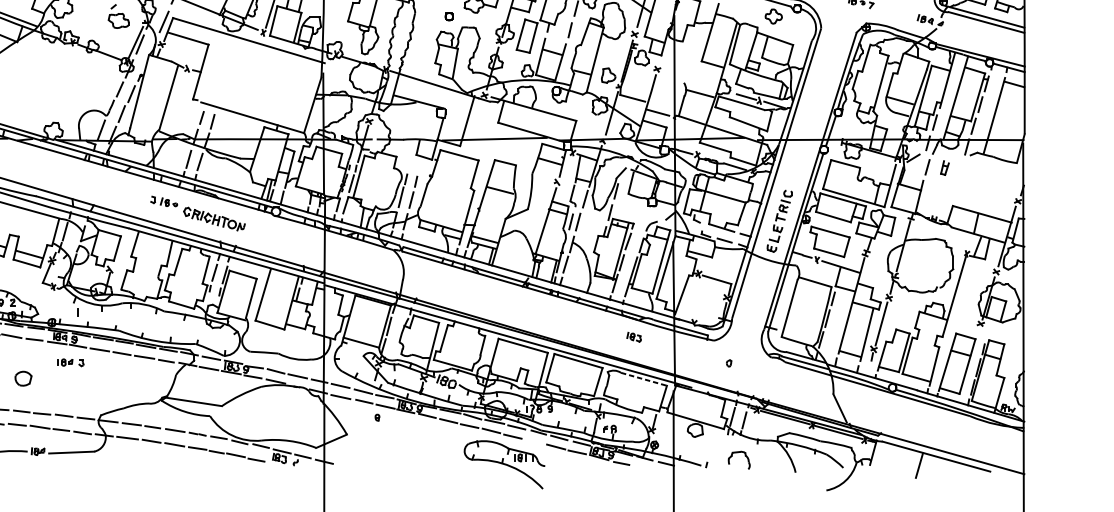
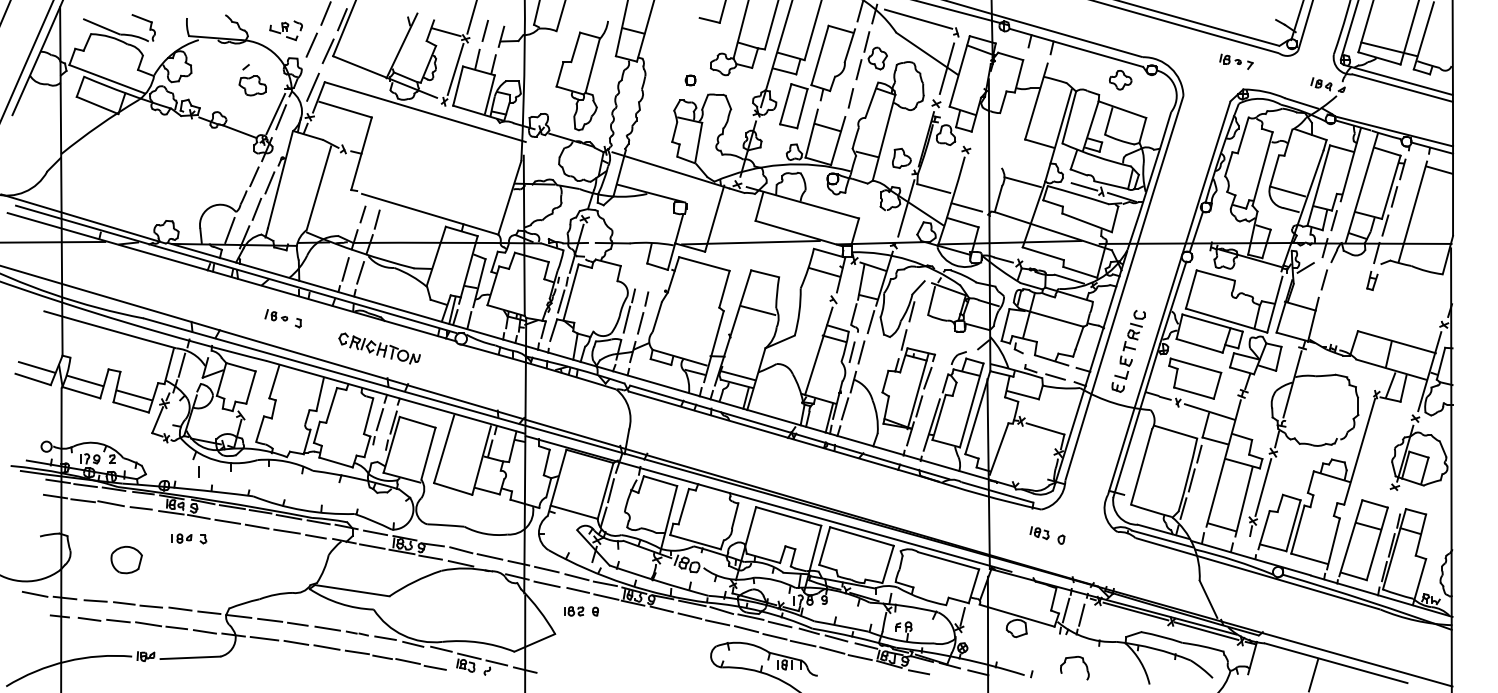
part: (945, 167) -> (1372, 280), moved
part: (169, 202) -> (276, 315), moved
part: (634, 337) -> (1039, 533), moved
part: (23, 378) -> (126, 559), size x1.43
line: (643, 379) -> (948, 560), dashed -> solid
part: (361, 417) -> (574, 611), added
line: (533, 441) -> (802, 643), added

